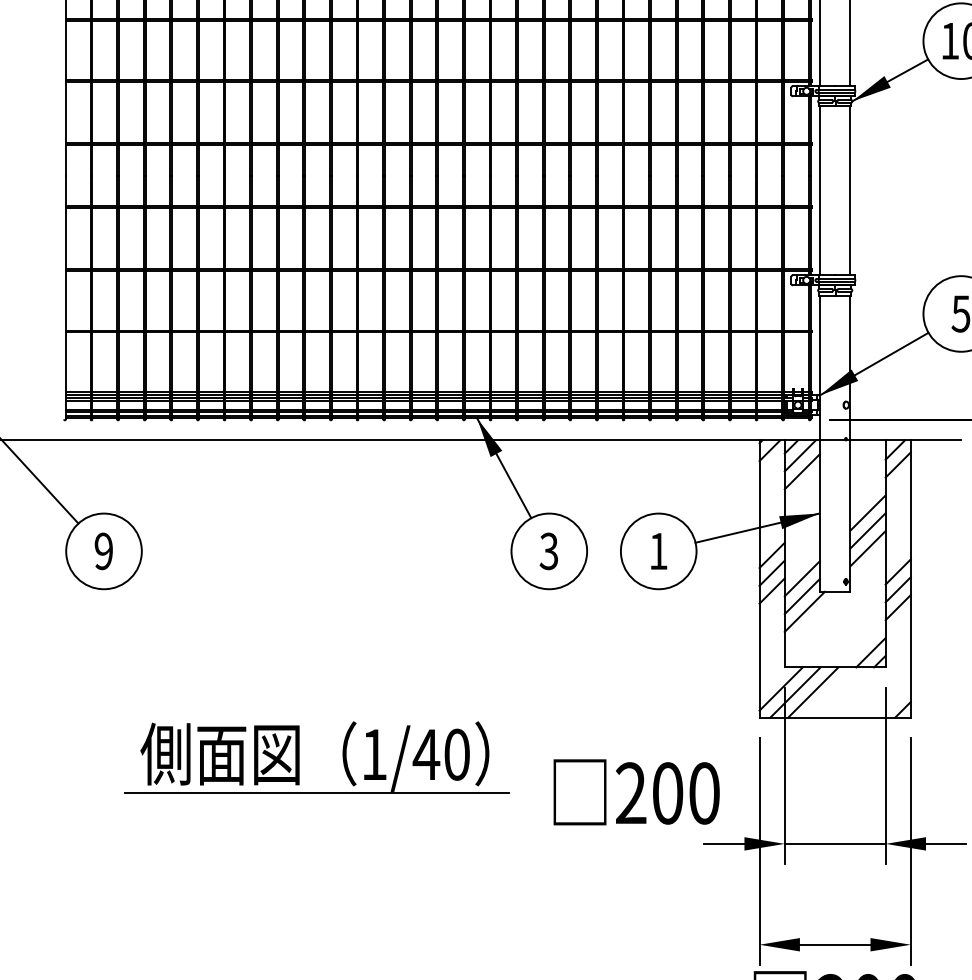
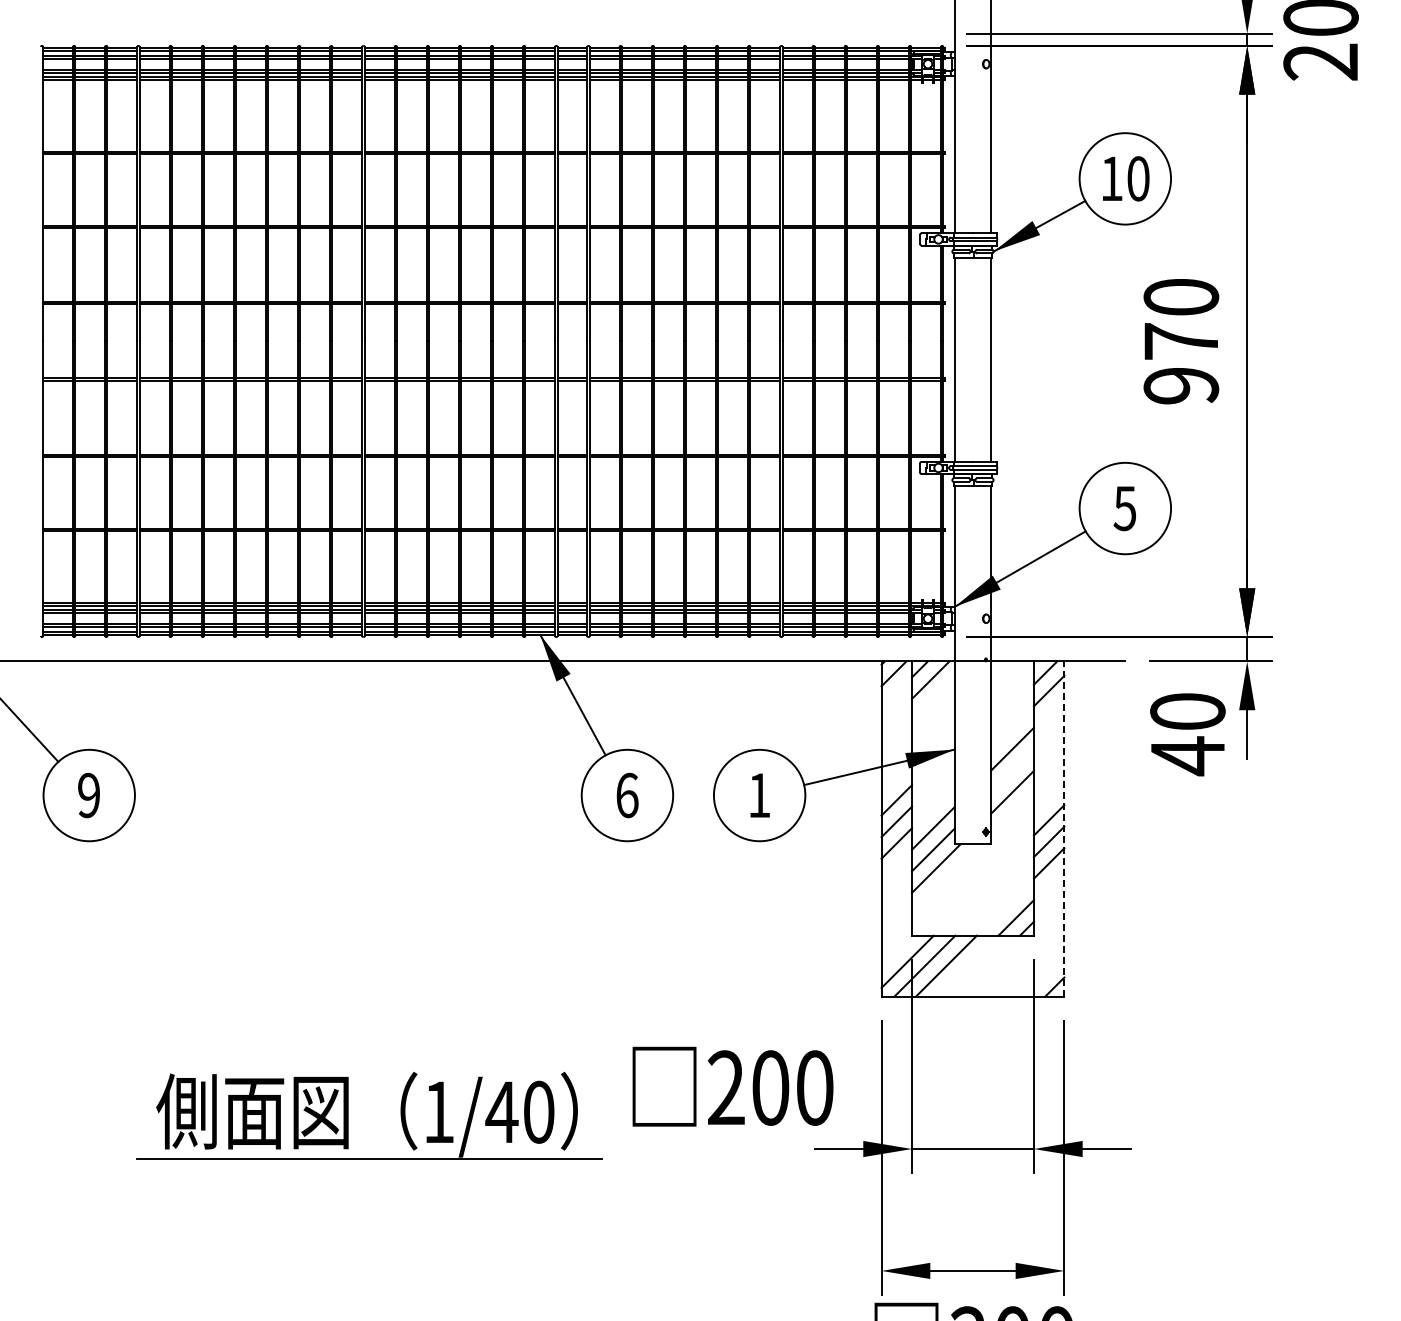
line: (802, 471) -> (933, 698), removed
line: (867, 530) -> (1012, 770), removed
text: (548, 551) -> (626, 795), 3 -> 6
line: (910, 579) -> (1064, 829), solid -> dashed
part: (299, 757) -> (348, 1115), moved

